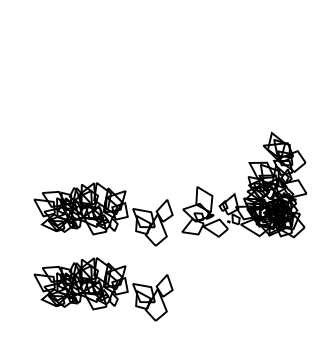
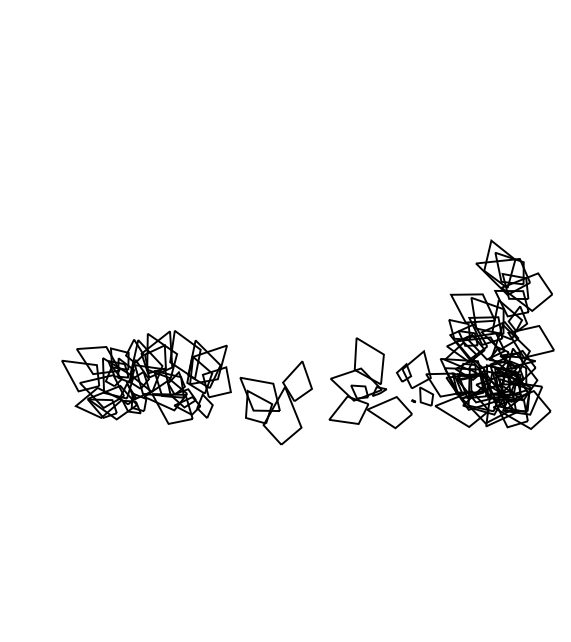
part: (103, 289) -> (186, 523), removed

